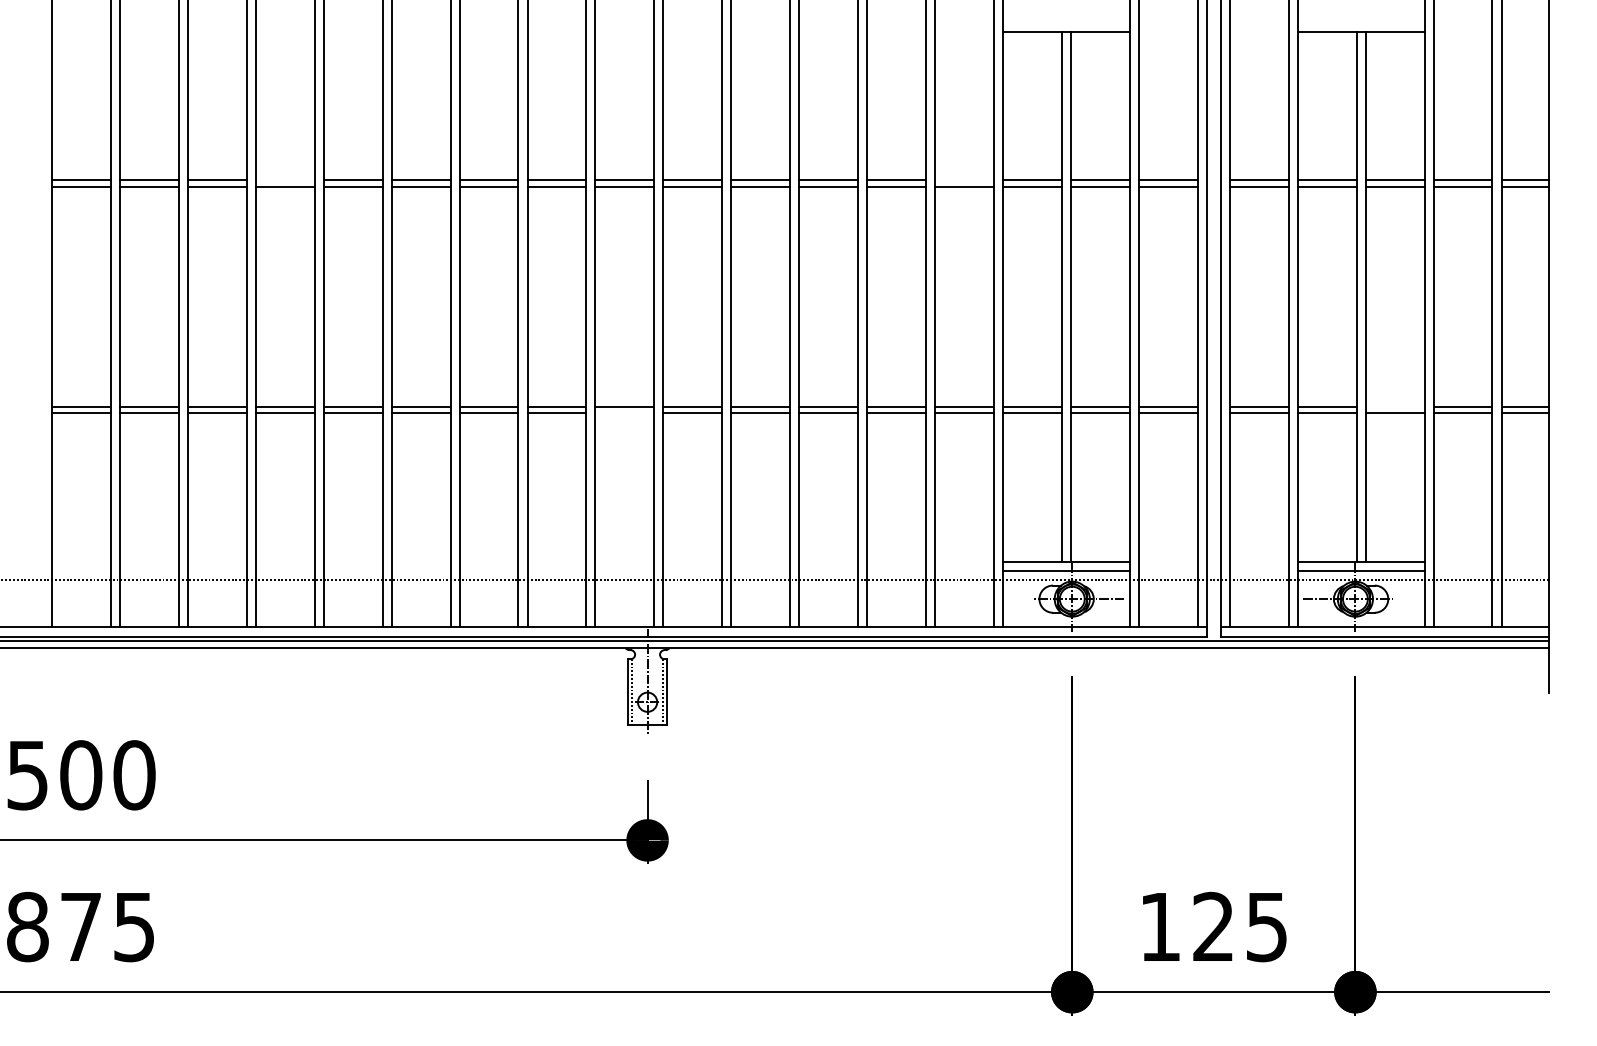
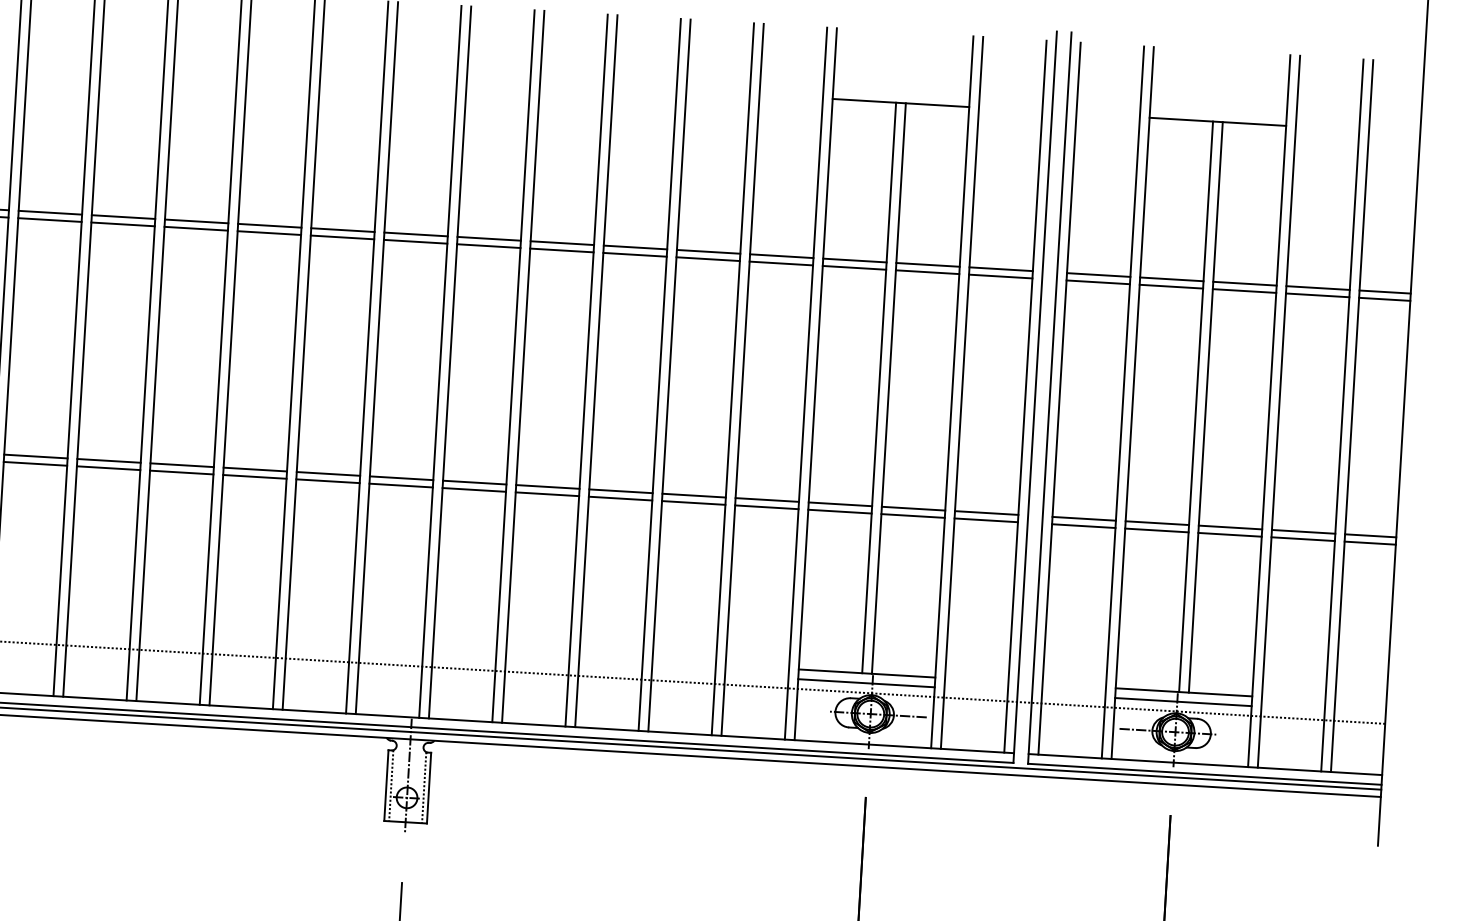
line: (284, 180) -> (49, 213), added
line: (964, 180) -> (781, 256), added
line: (1394, 406) -> (1229, 527), added
line: (624, 413) -> (400, 485), added

